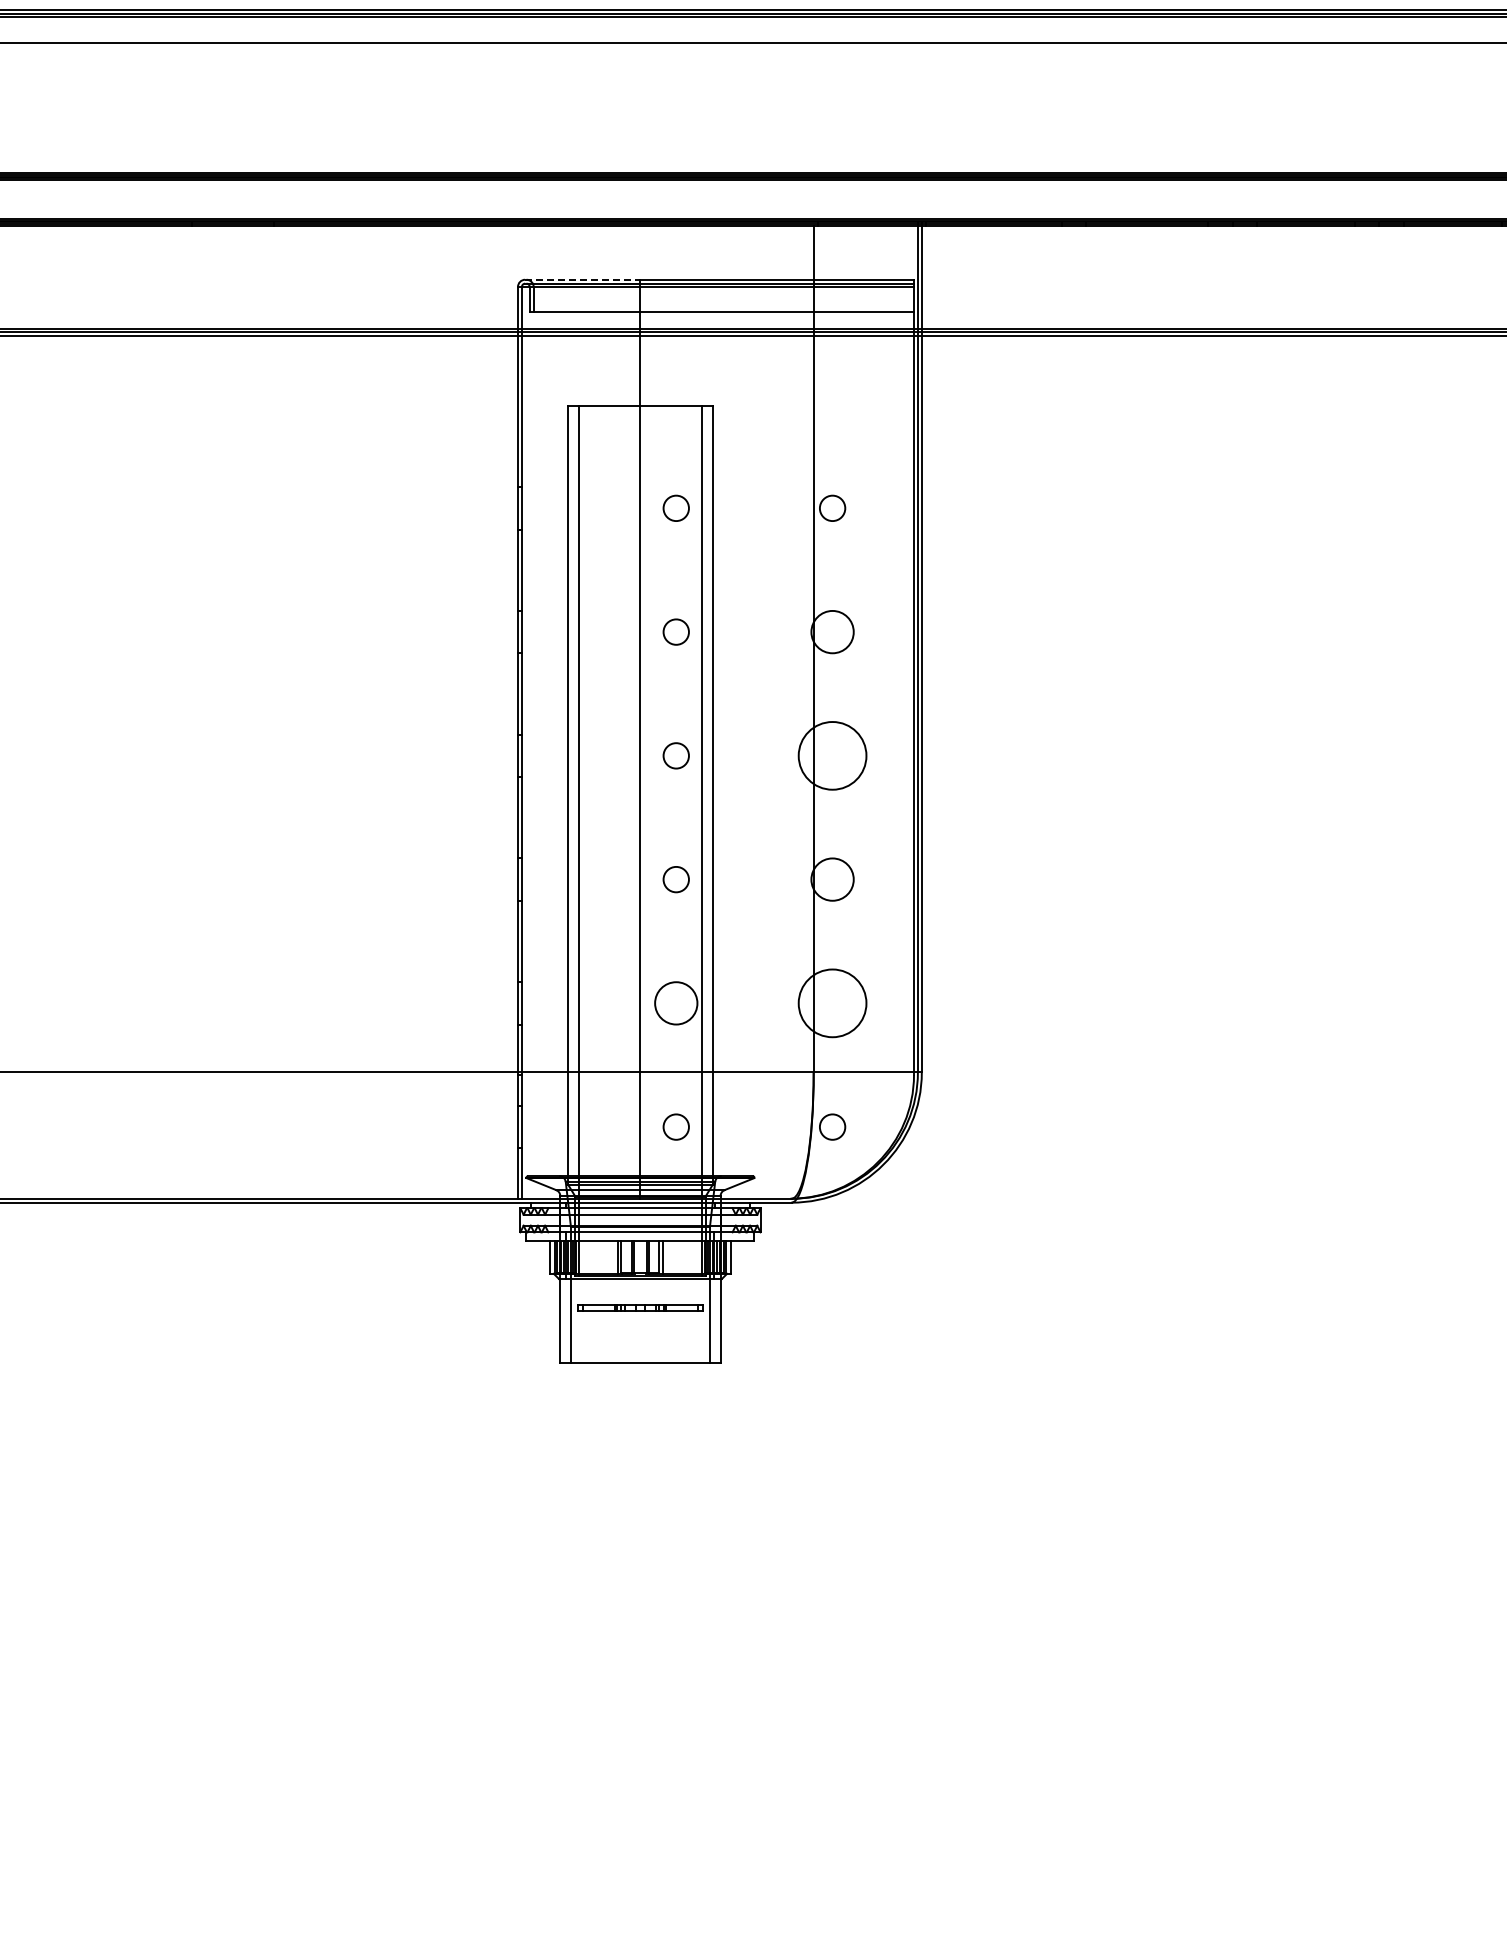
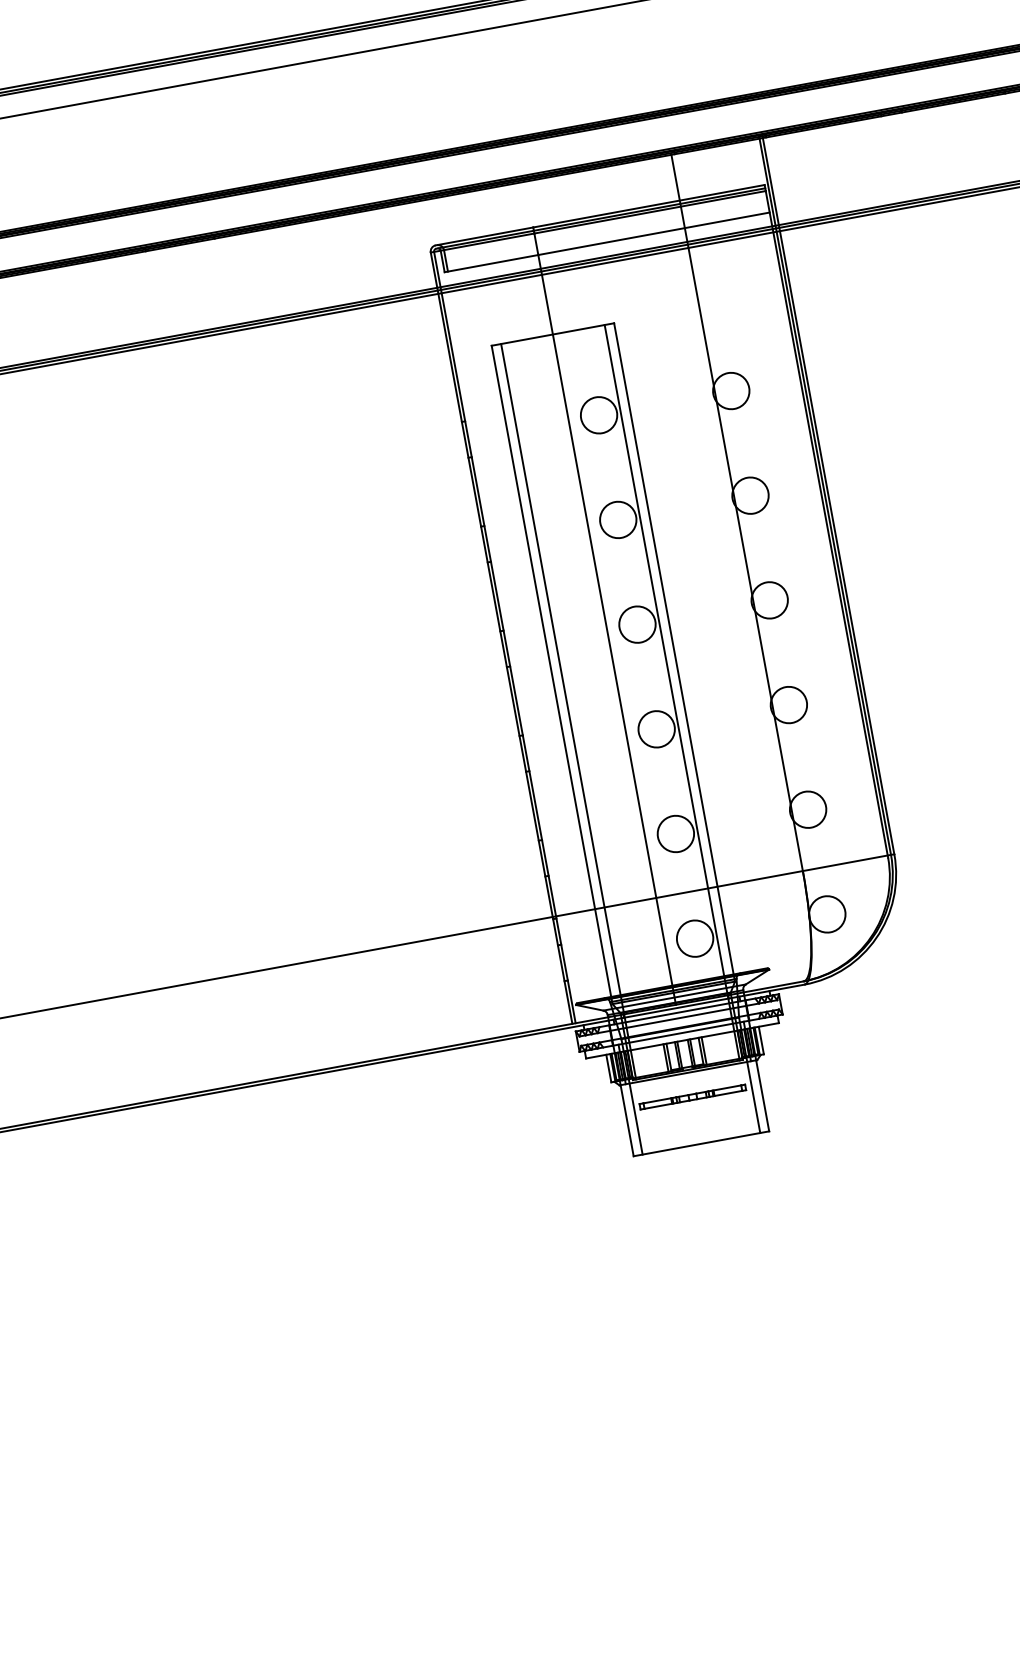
line: (582, 279) -> (484, 236), dashed -> solid
circle: (676, 508) -> (599, 415), size x1.67
circle: (832, 508) -> (731, 391), size x1.67
circle: (676, 631) -> (618, 519), size x1.67
circle: (676, 755) -> (637, 624), size x1.67
circle: (832, 755) -> (769, 600), size x0.62
circle: (676, 879) -> (656, 729), size x1.67
circle: (832, 1003) -> (808, 809), size x0.62
circle: (676, 1126) -> (695, 938), size x1.67
circle: (832, 1126) -> (827, 913), size x1.67

